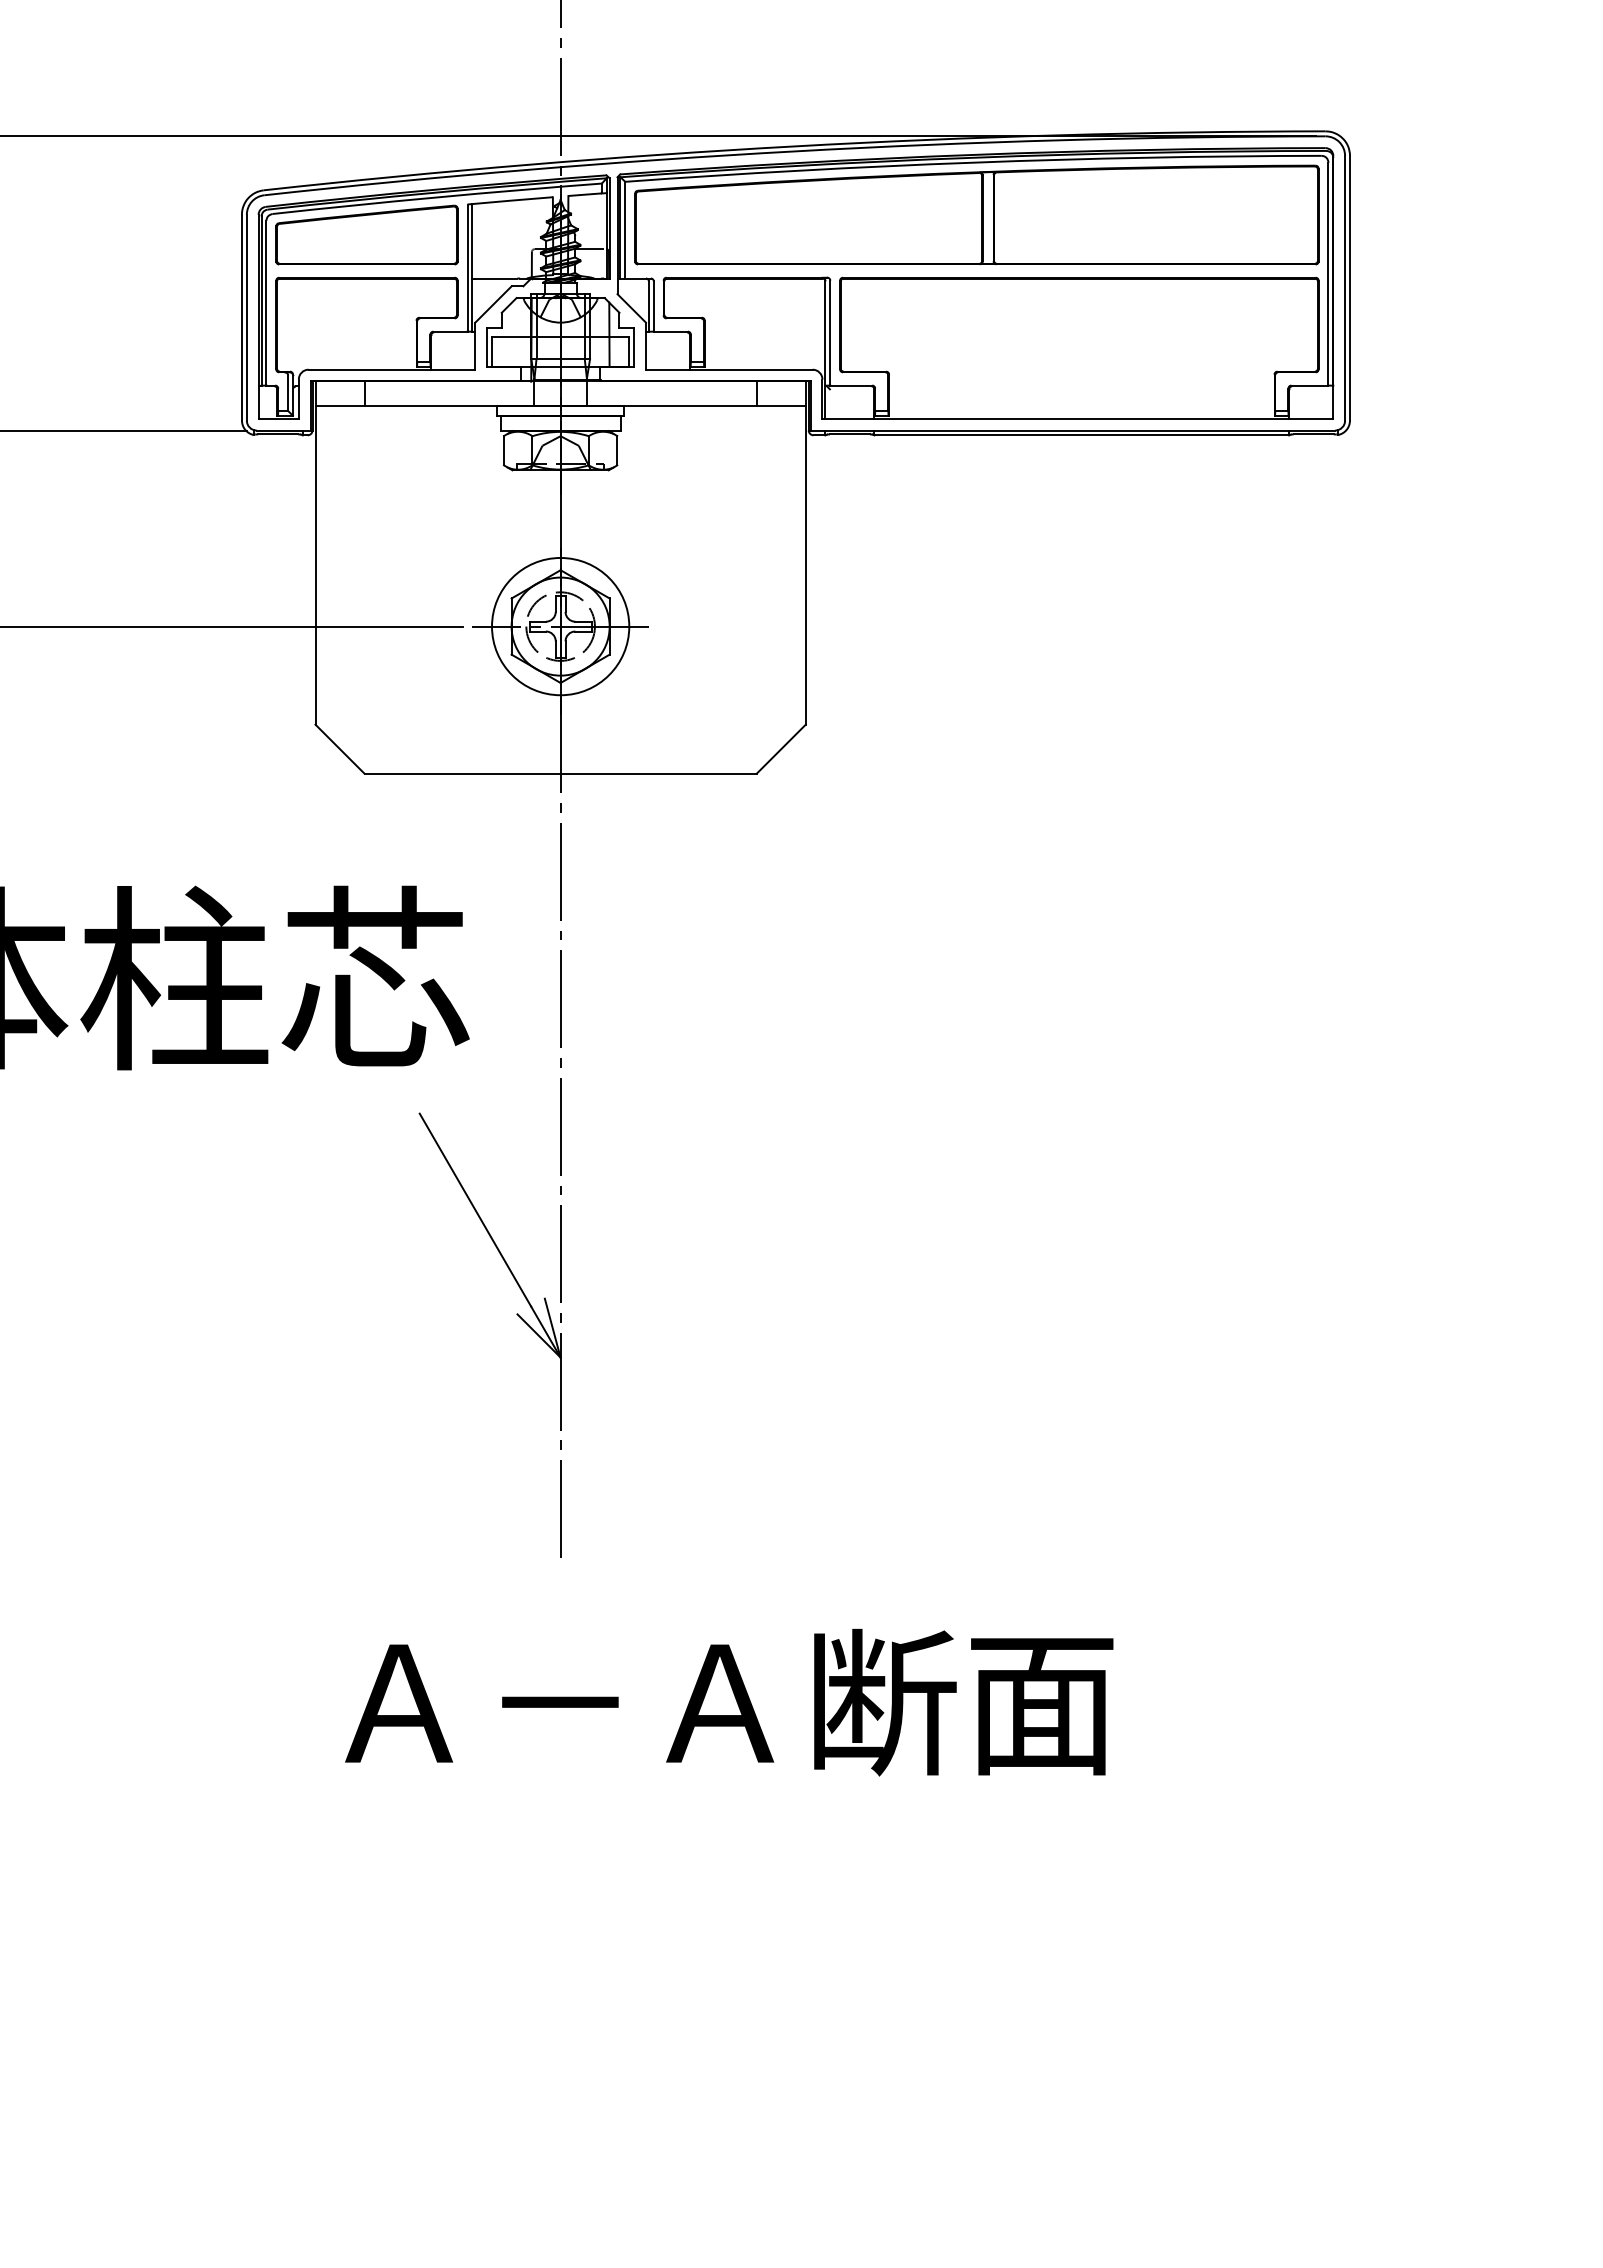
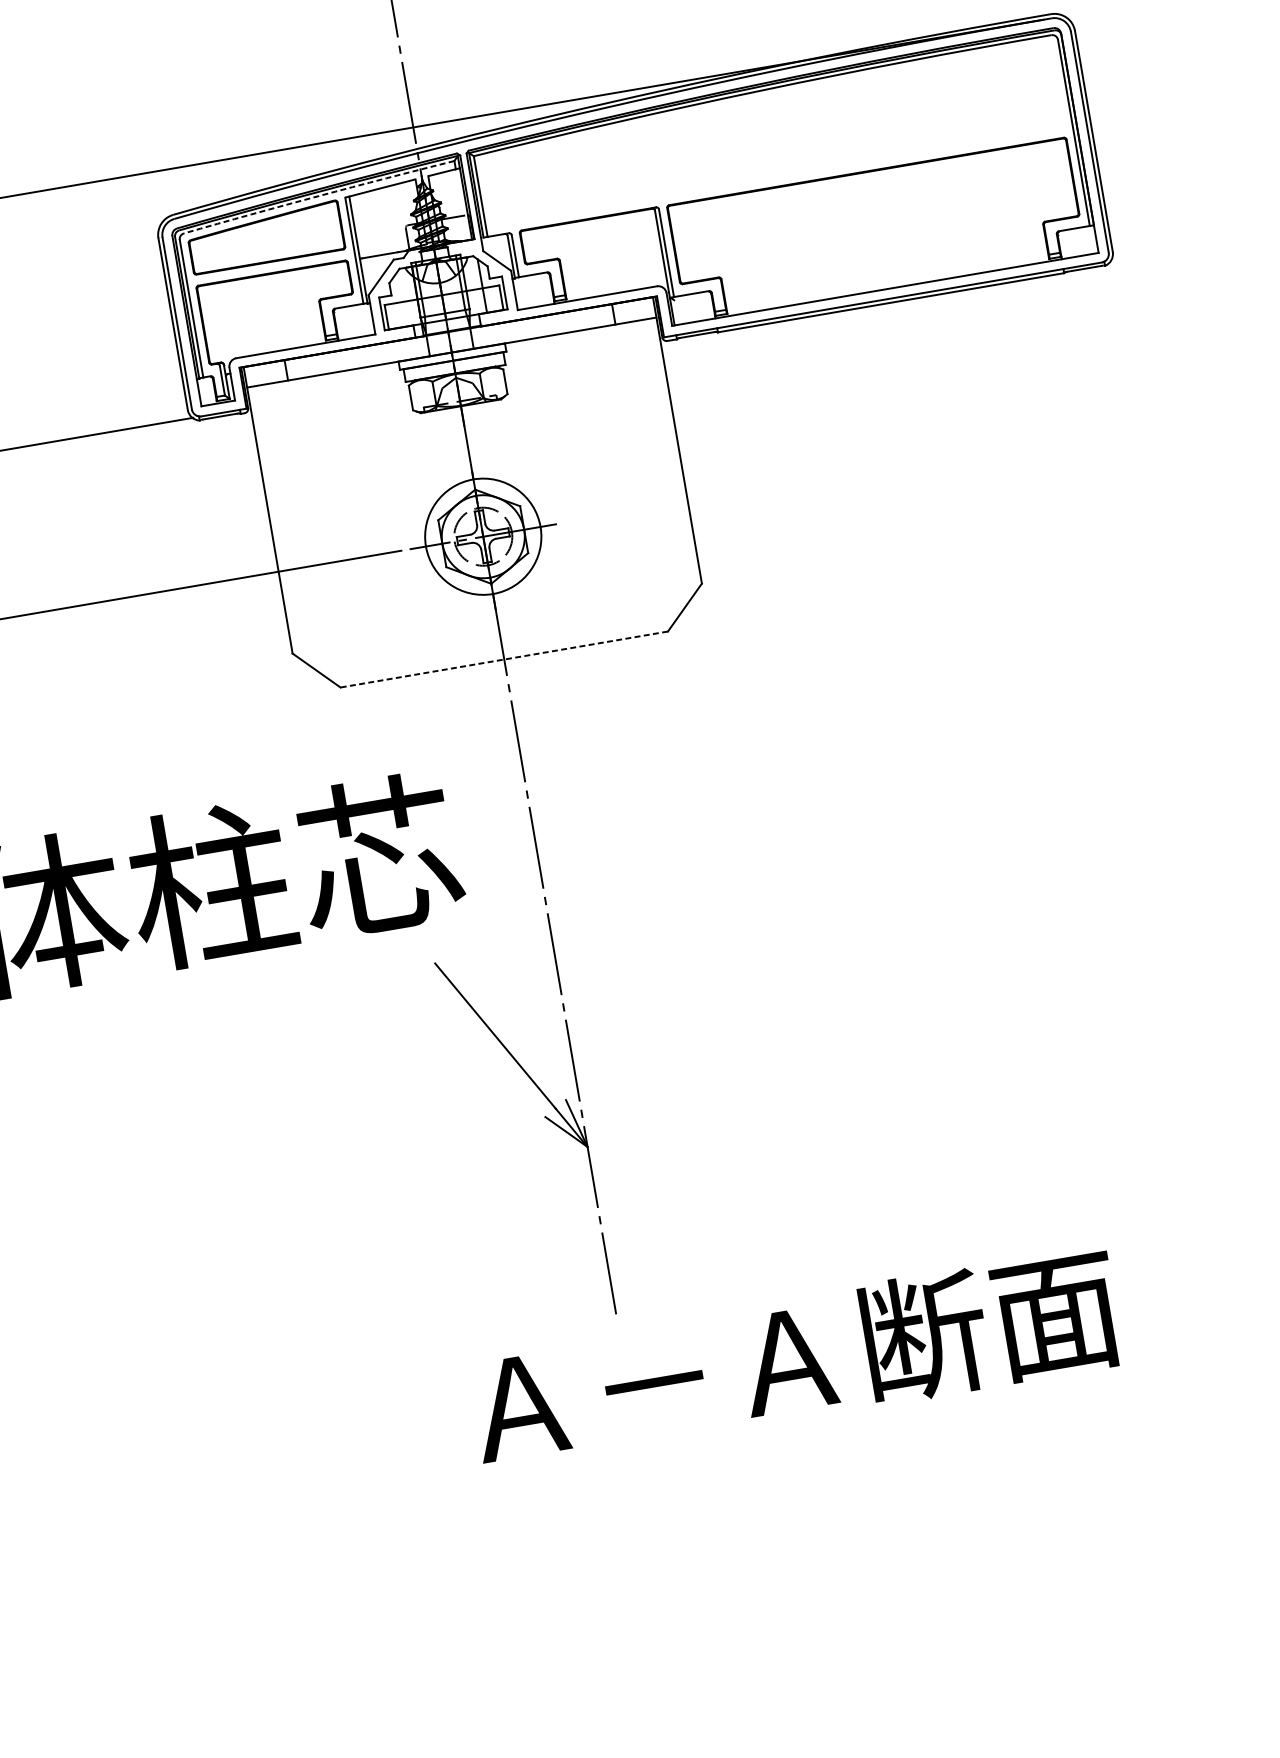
arc: (437, 197) -> (319, 196), solid -> dashed
part: (976, 214) -> (771, 133), removed
line: (560, 773) -> (504, 659), solid -> dashed
text: (729, 1702) -> (795, 1358), moved

